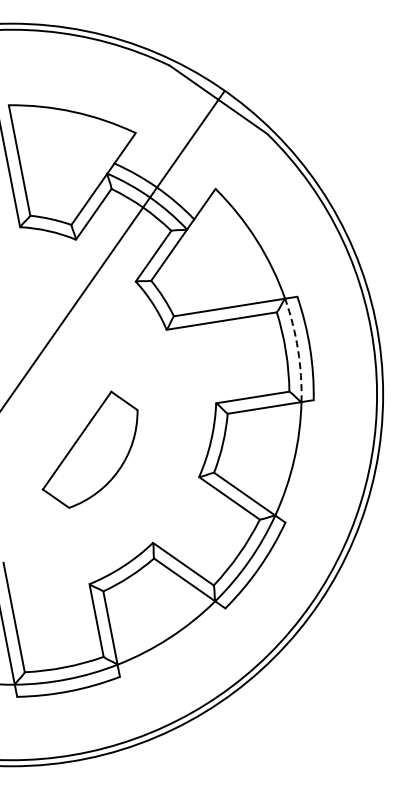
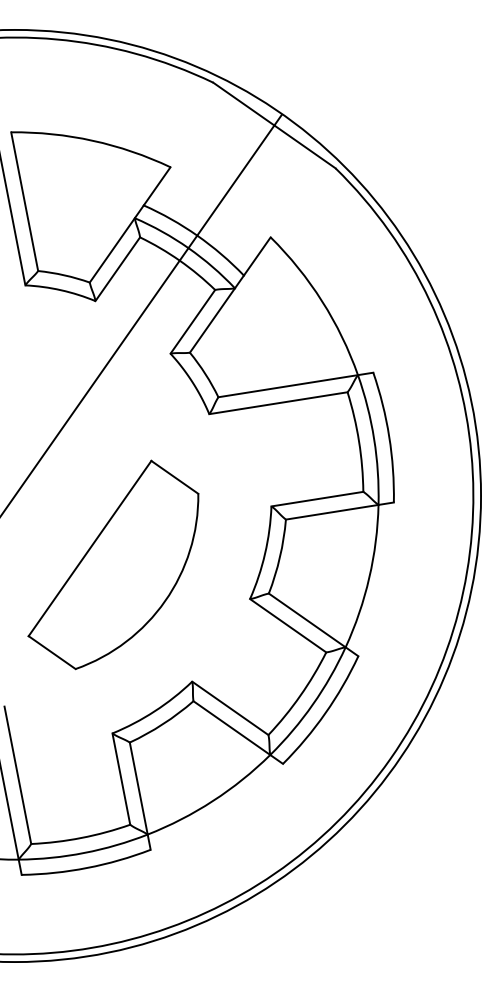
arc: (298, 349) -> (374, 438), dashed -> solid
part: (89, 449) -> (112, 564), size x1.43

